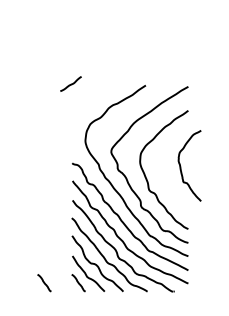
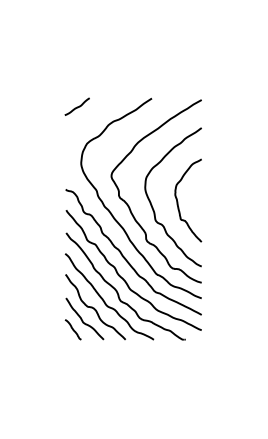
curve: (71, 83) -> (77, 106), moved
curve: (181, 166) -> (178, 201), moved
line: (43, 282) -> (32, 329), removed

